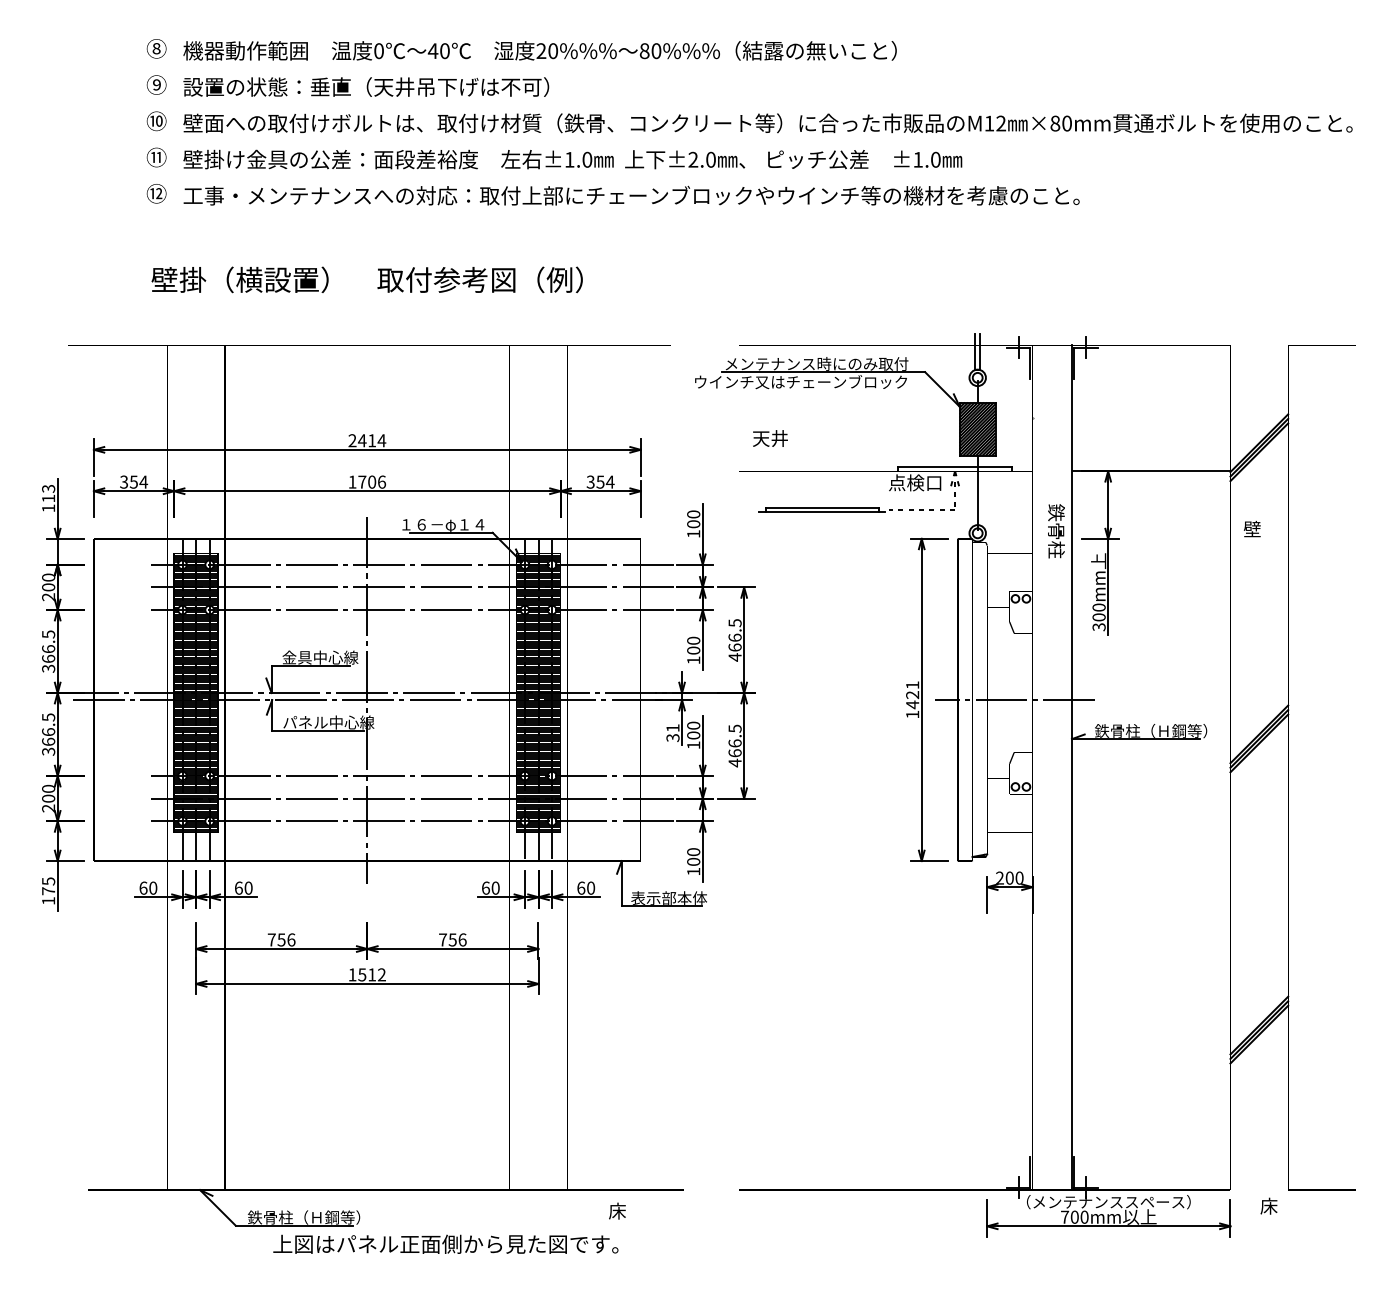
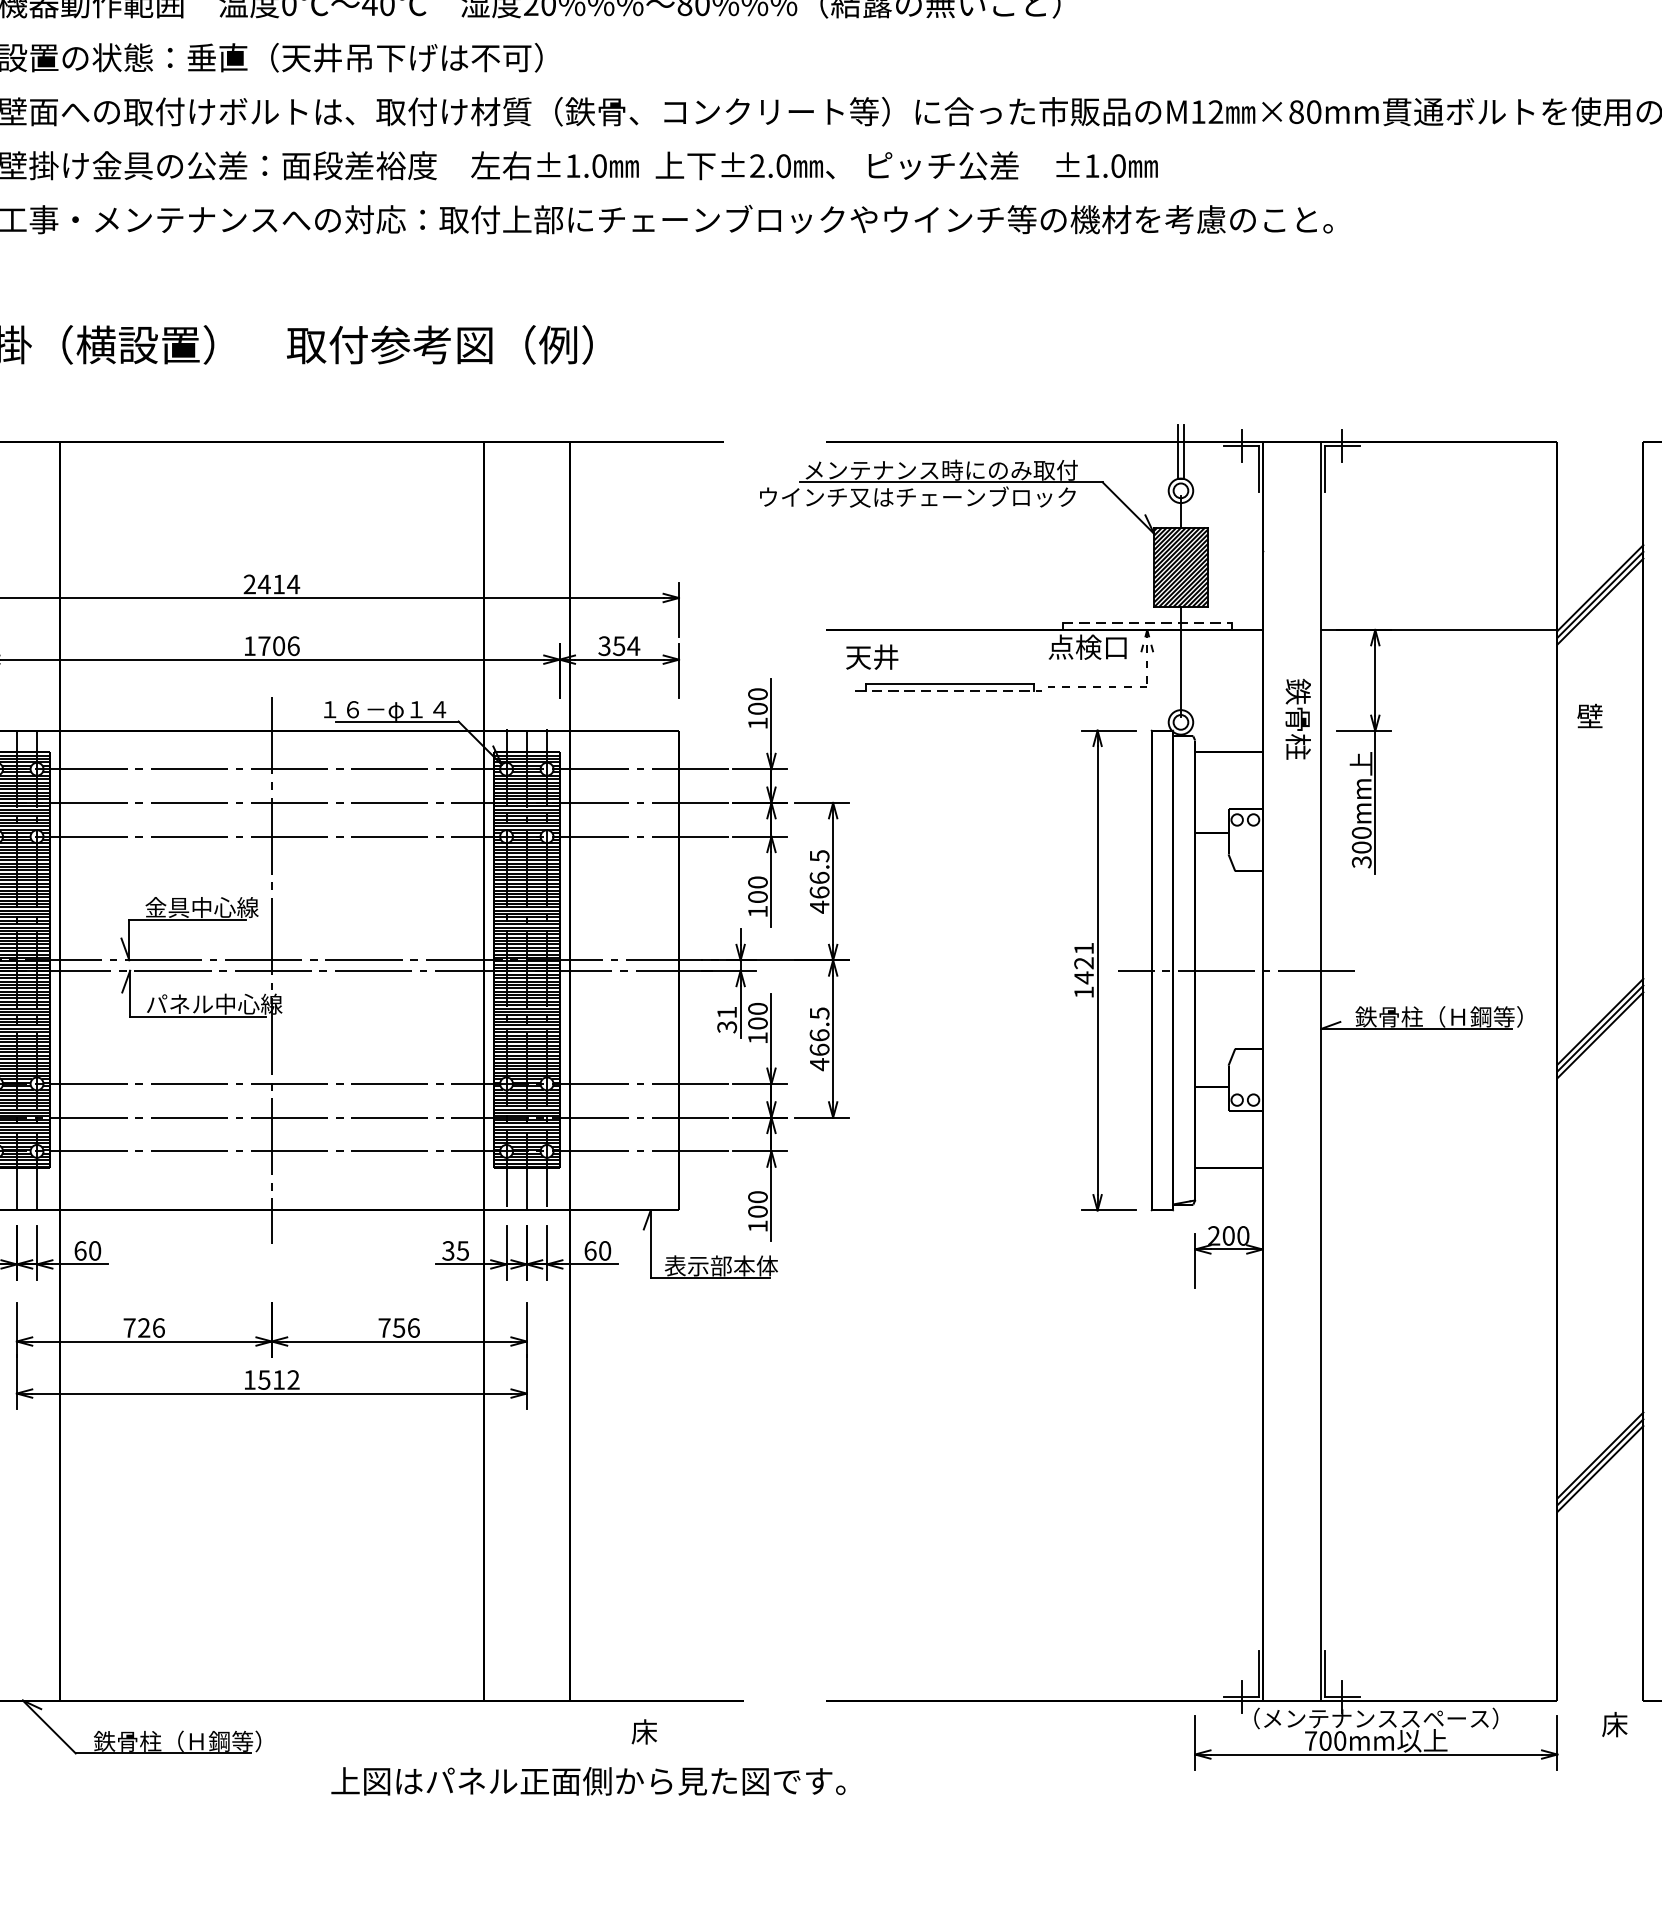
text: (770, 438) -> (872, 657), moved
line: (955, 466) -> (1147, 622), solid -> dashed
line: (821, 512) -> (948, 691), solid -> dashed
text: (490, 887) -> (455, 1249), 60 -> 35
text: (281, 939) -> (144, 1327), 756 -> 726
text: (445, 1243) -> (587, 1780), moved

